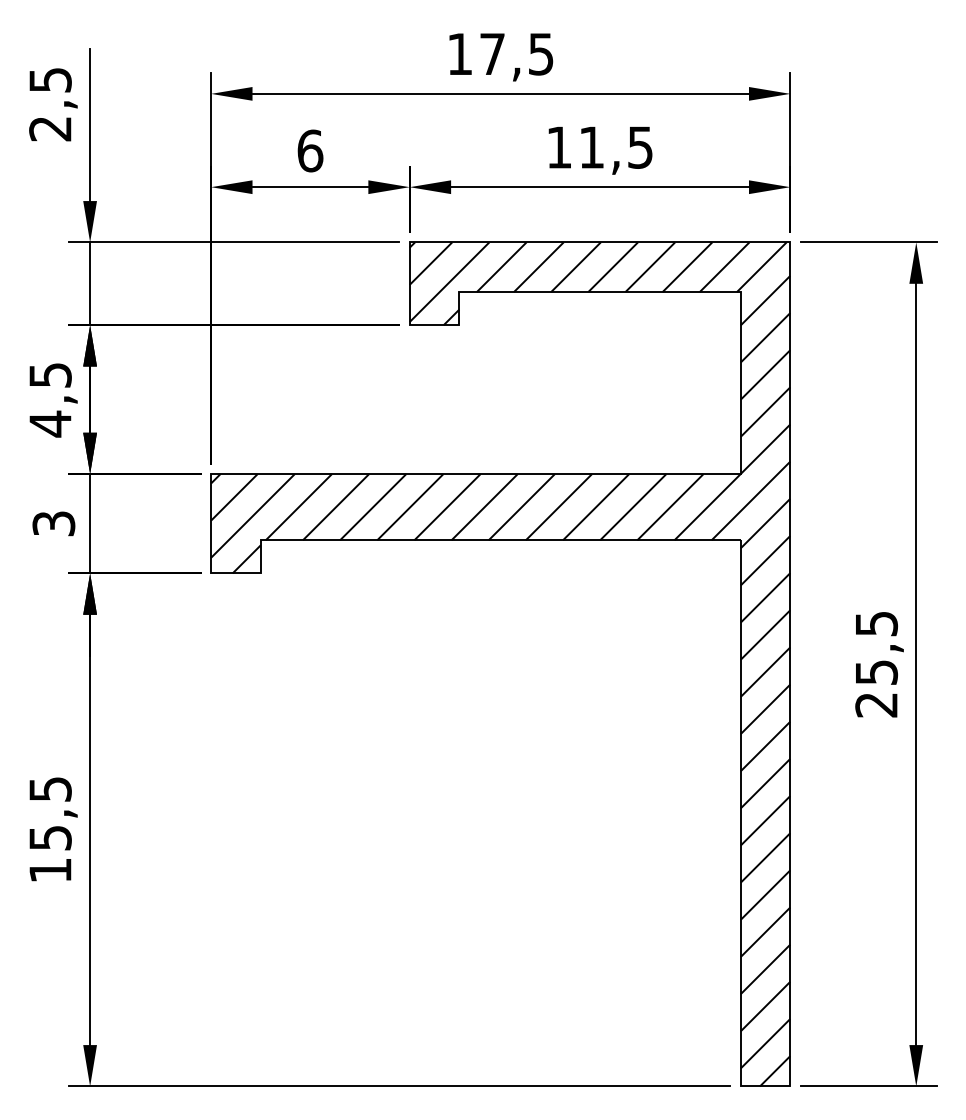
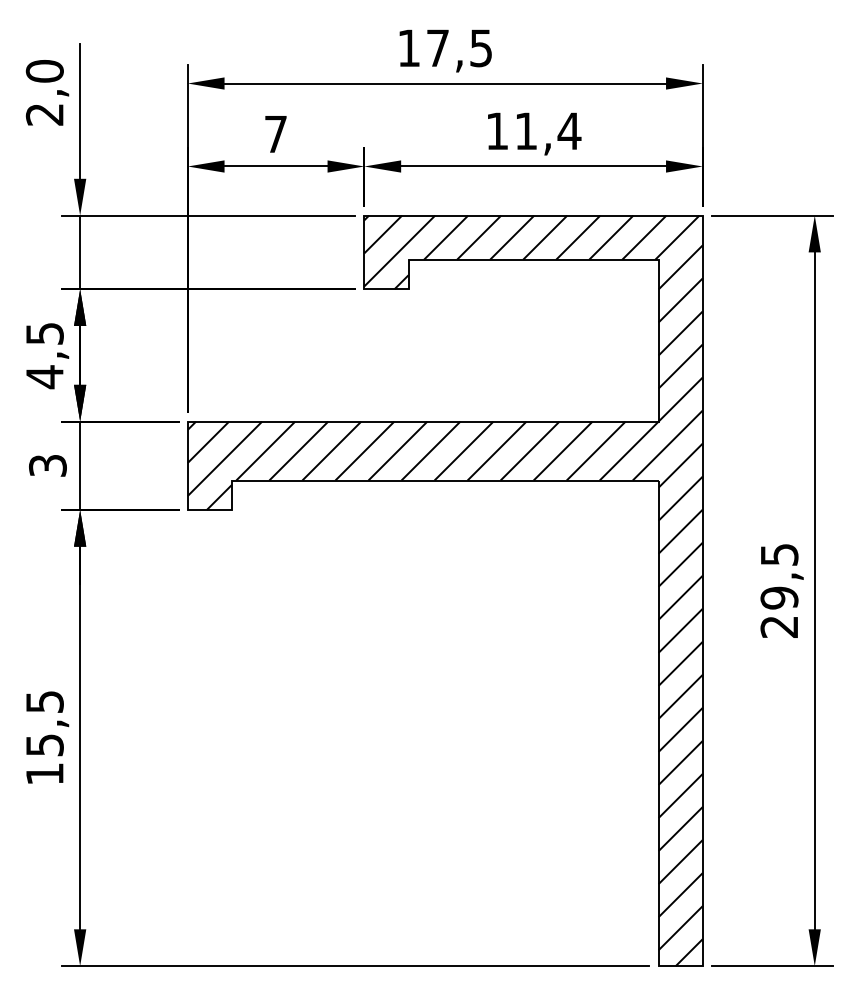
text: (50, 80) -> (44, 71), 2,5 -> 2,0
text: (640, 147) -> (569, 131), 11,5 -> 11,4
text: (309, 151) -> (275, 134), 6 -> 7
text: (876, 671) -> (779, 597), 25,5 -> 29,5

